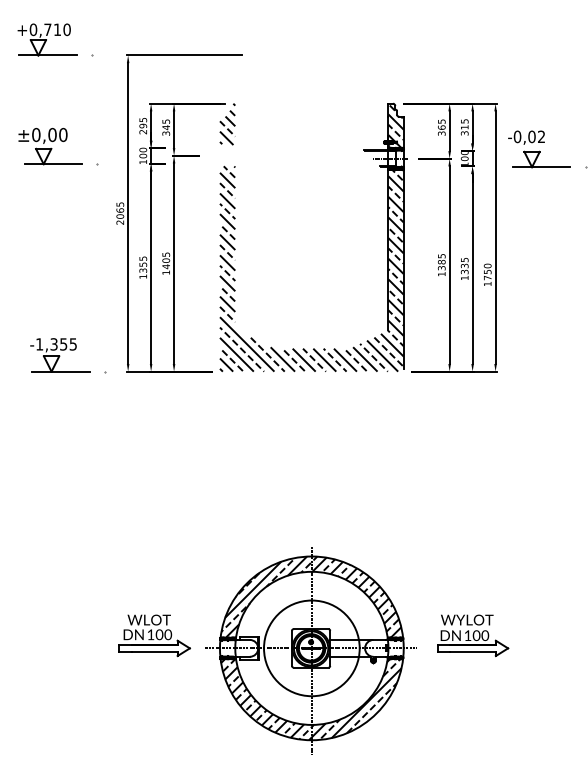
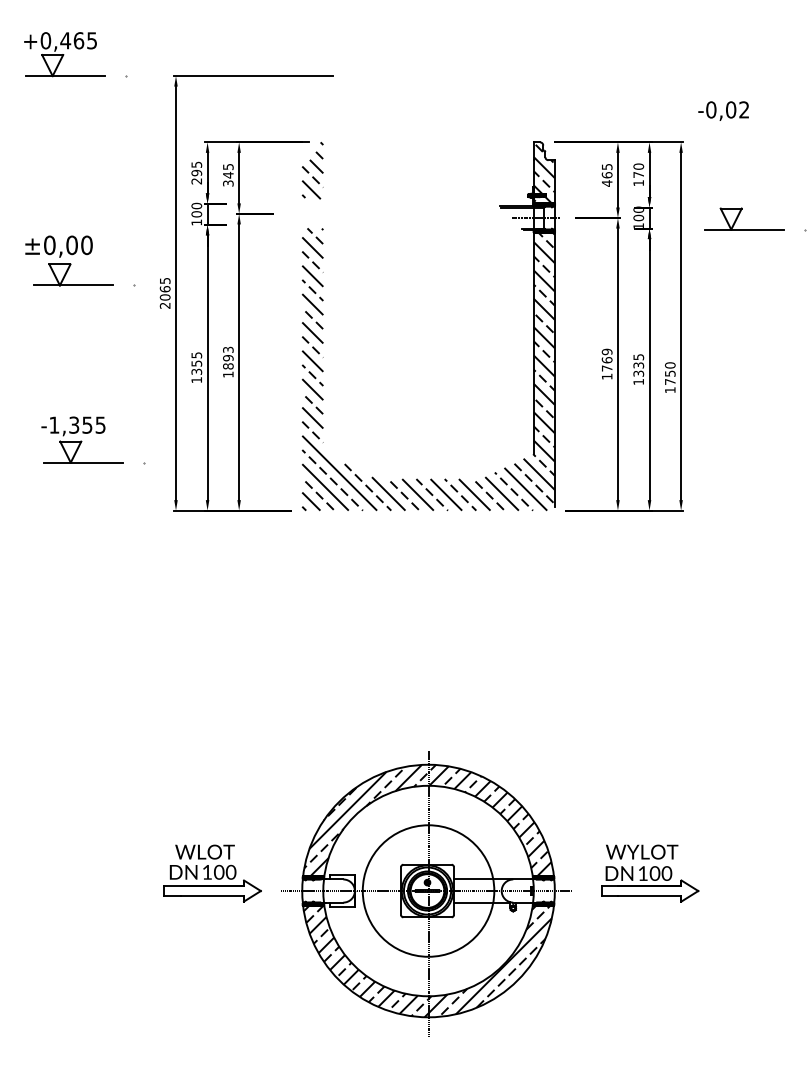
text: (57, 29) -> (78, 40), +0,710 -> +0,465
text: (464, 127) -> (638, 174), 315 -> 170
text: (441, 133) -> (606, 183), 365 -> 465
text: (526, 137) -> (723, 110), moved
part: (61, 141) -> (84, 254), moved
text: (166, 260) -> (228, 358), 1405 -> 1893
text: (441, 261) -> (606, 359), 1385 -> 1769
part: (70, 350) -> (96, 433), moved

